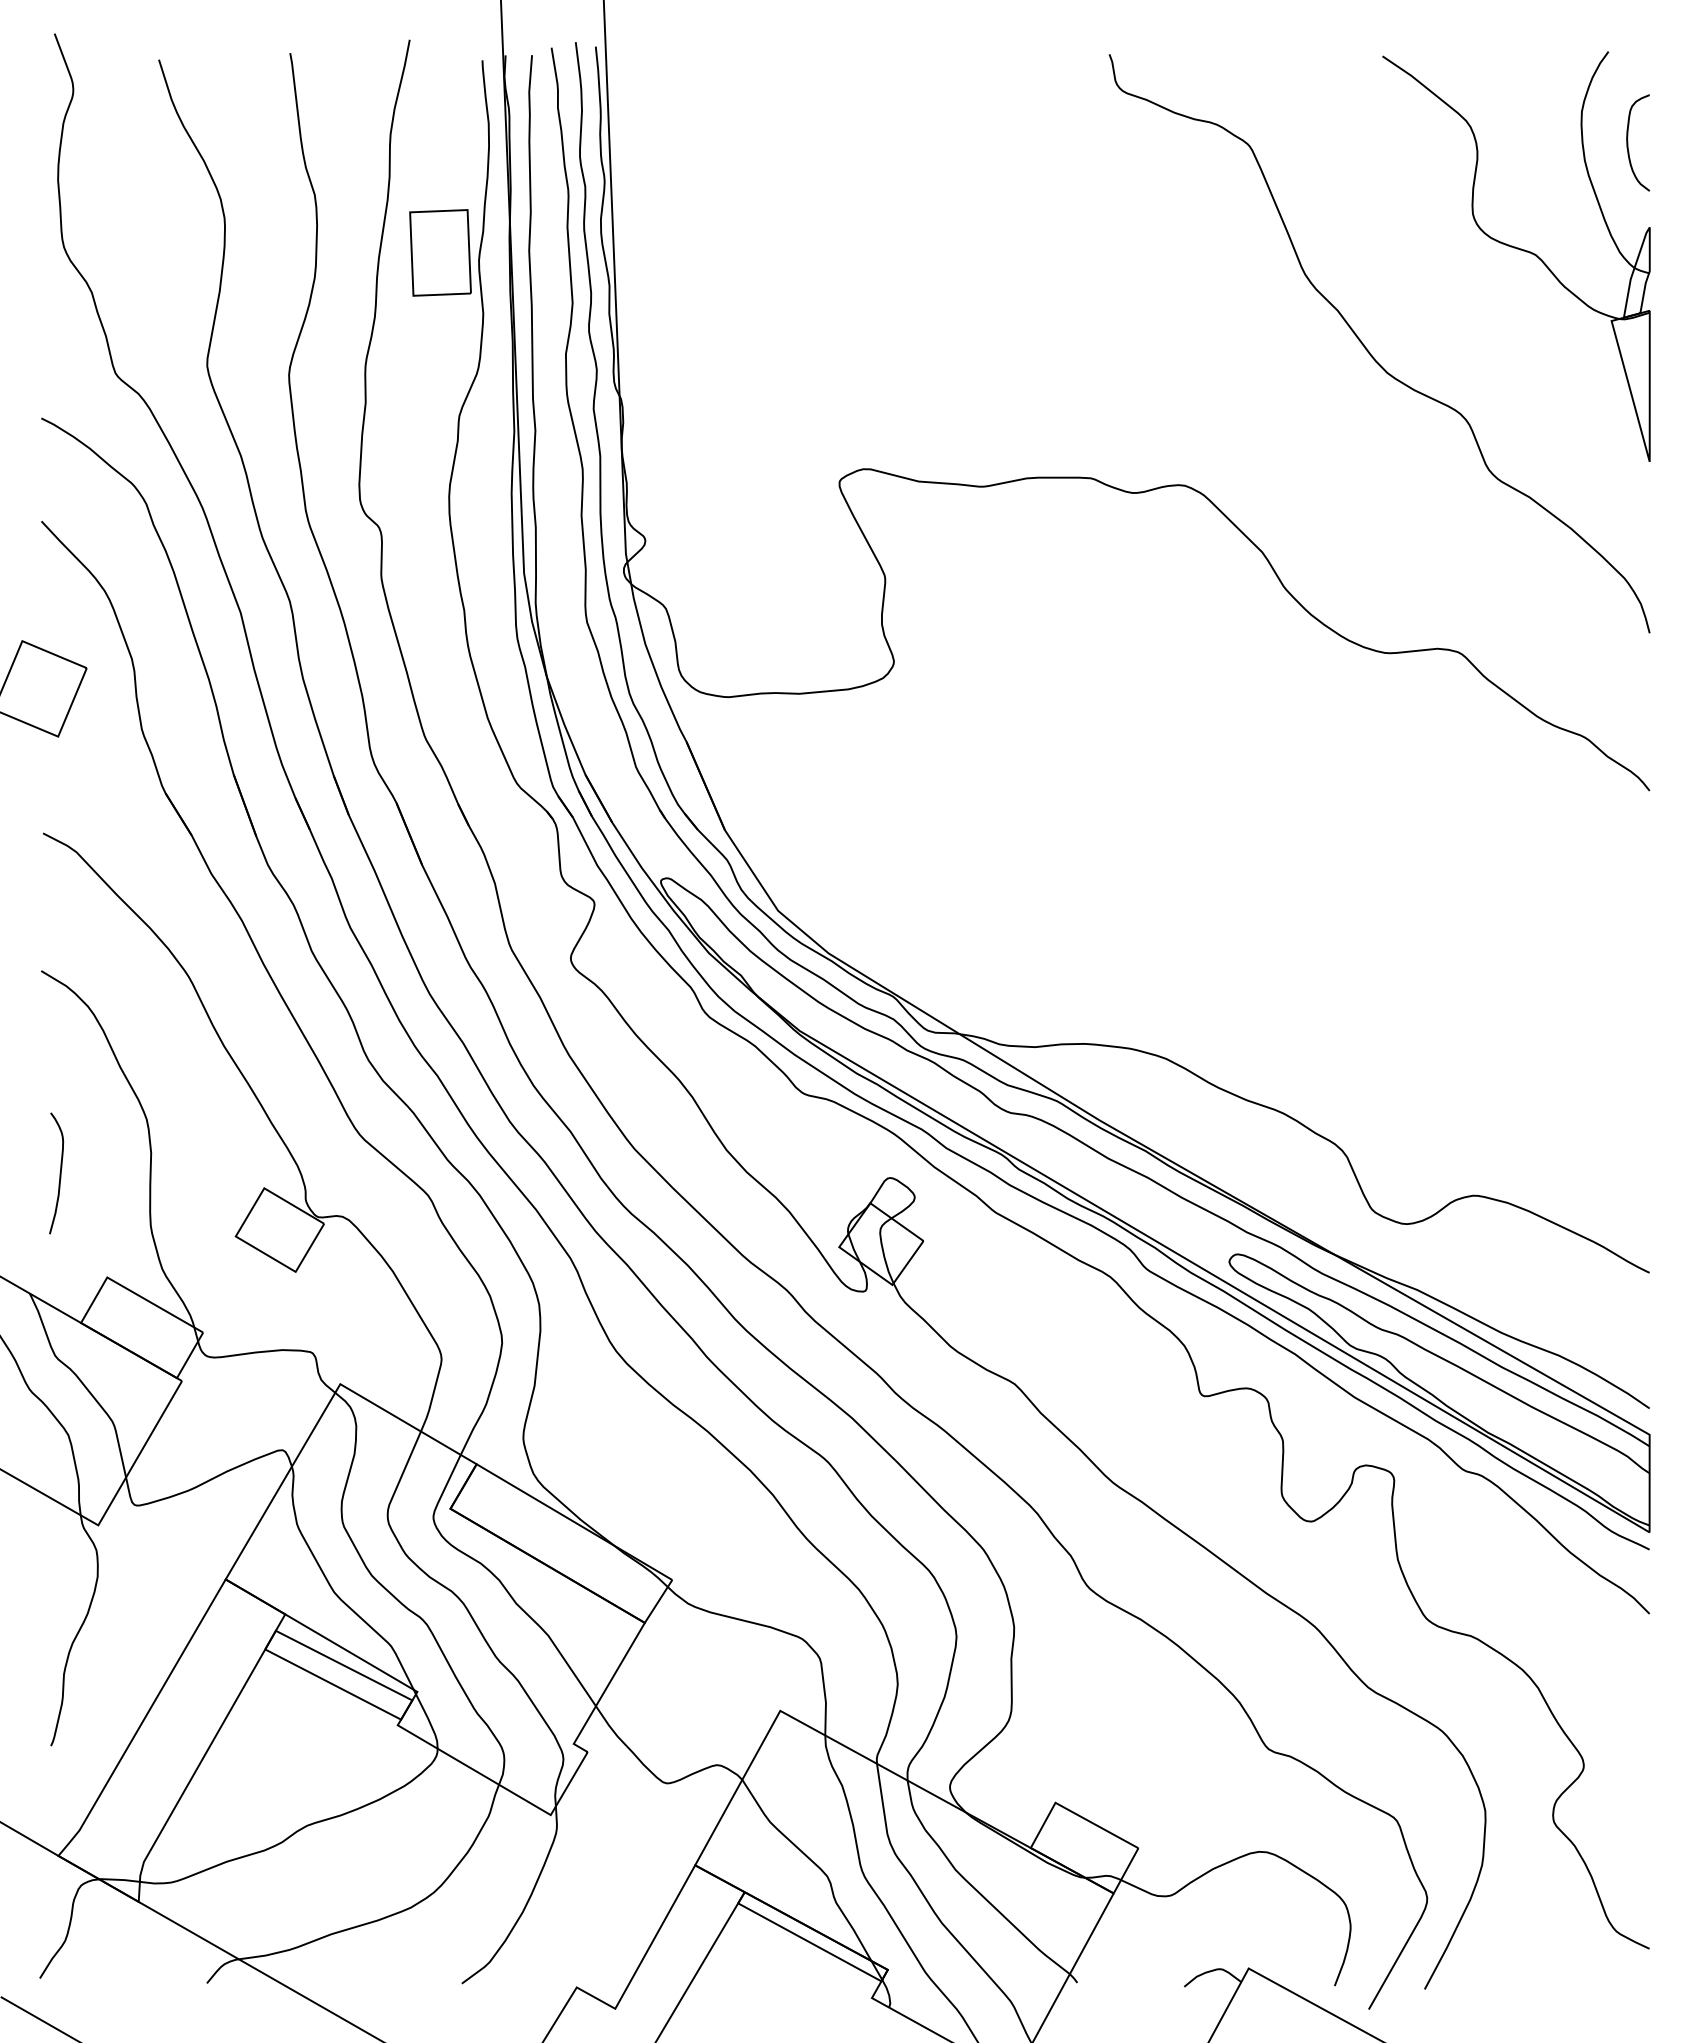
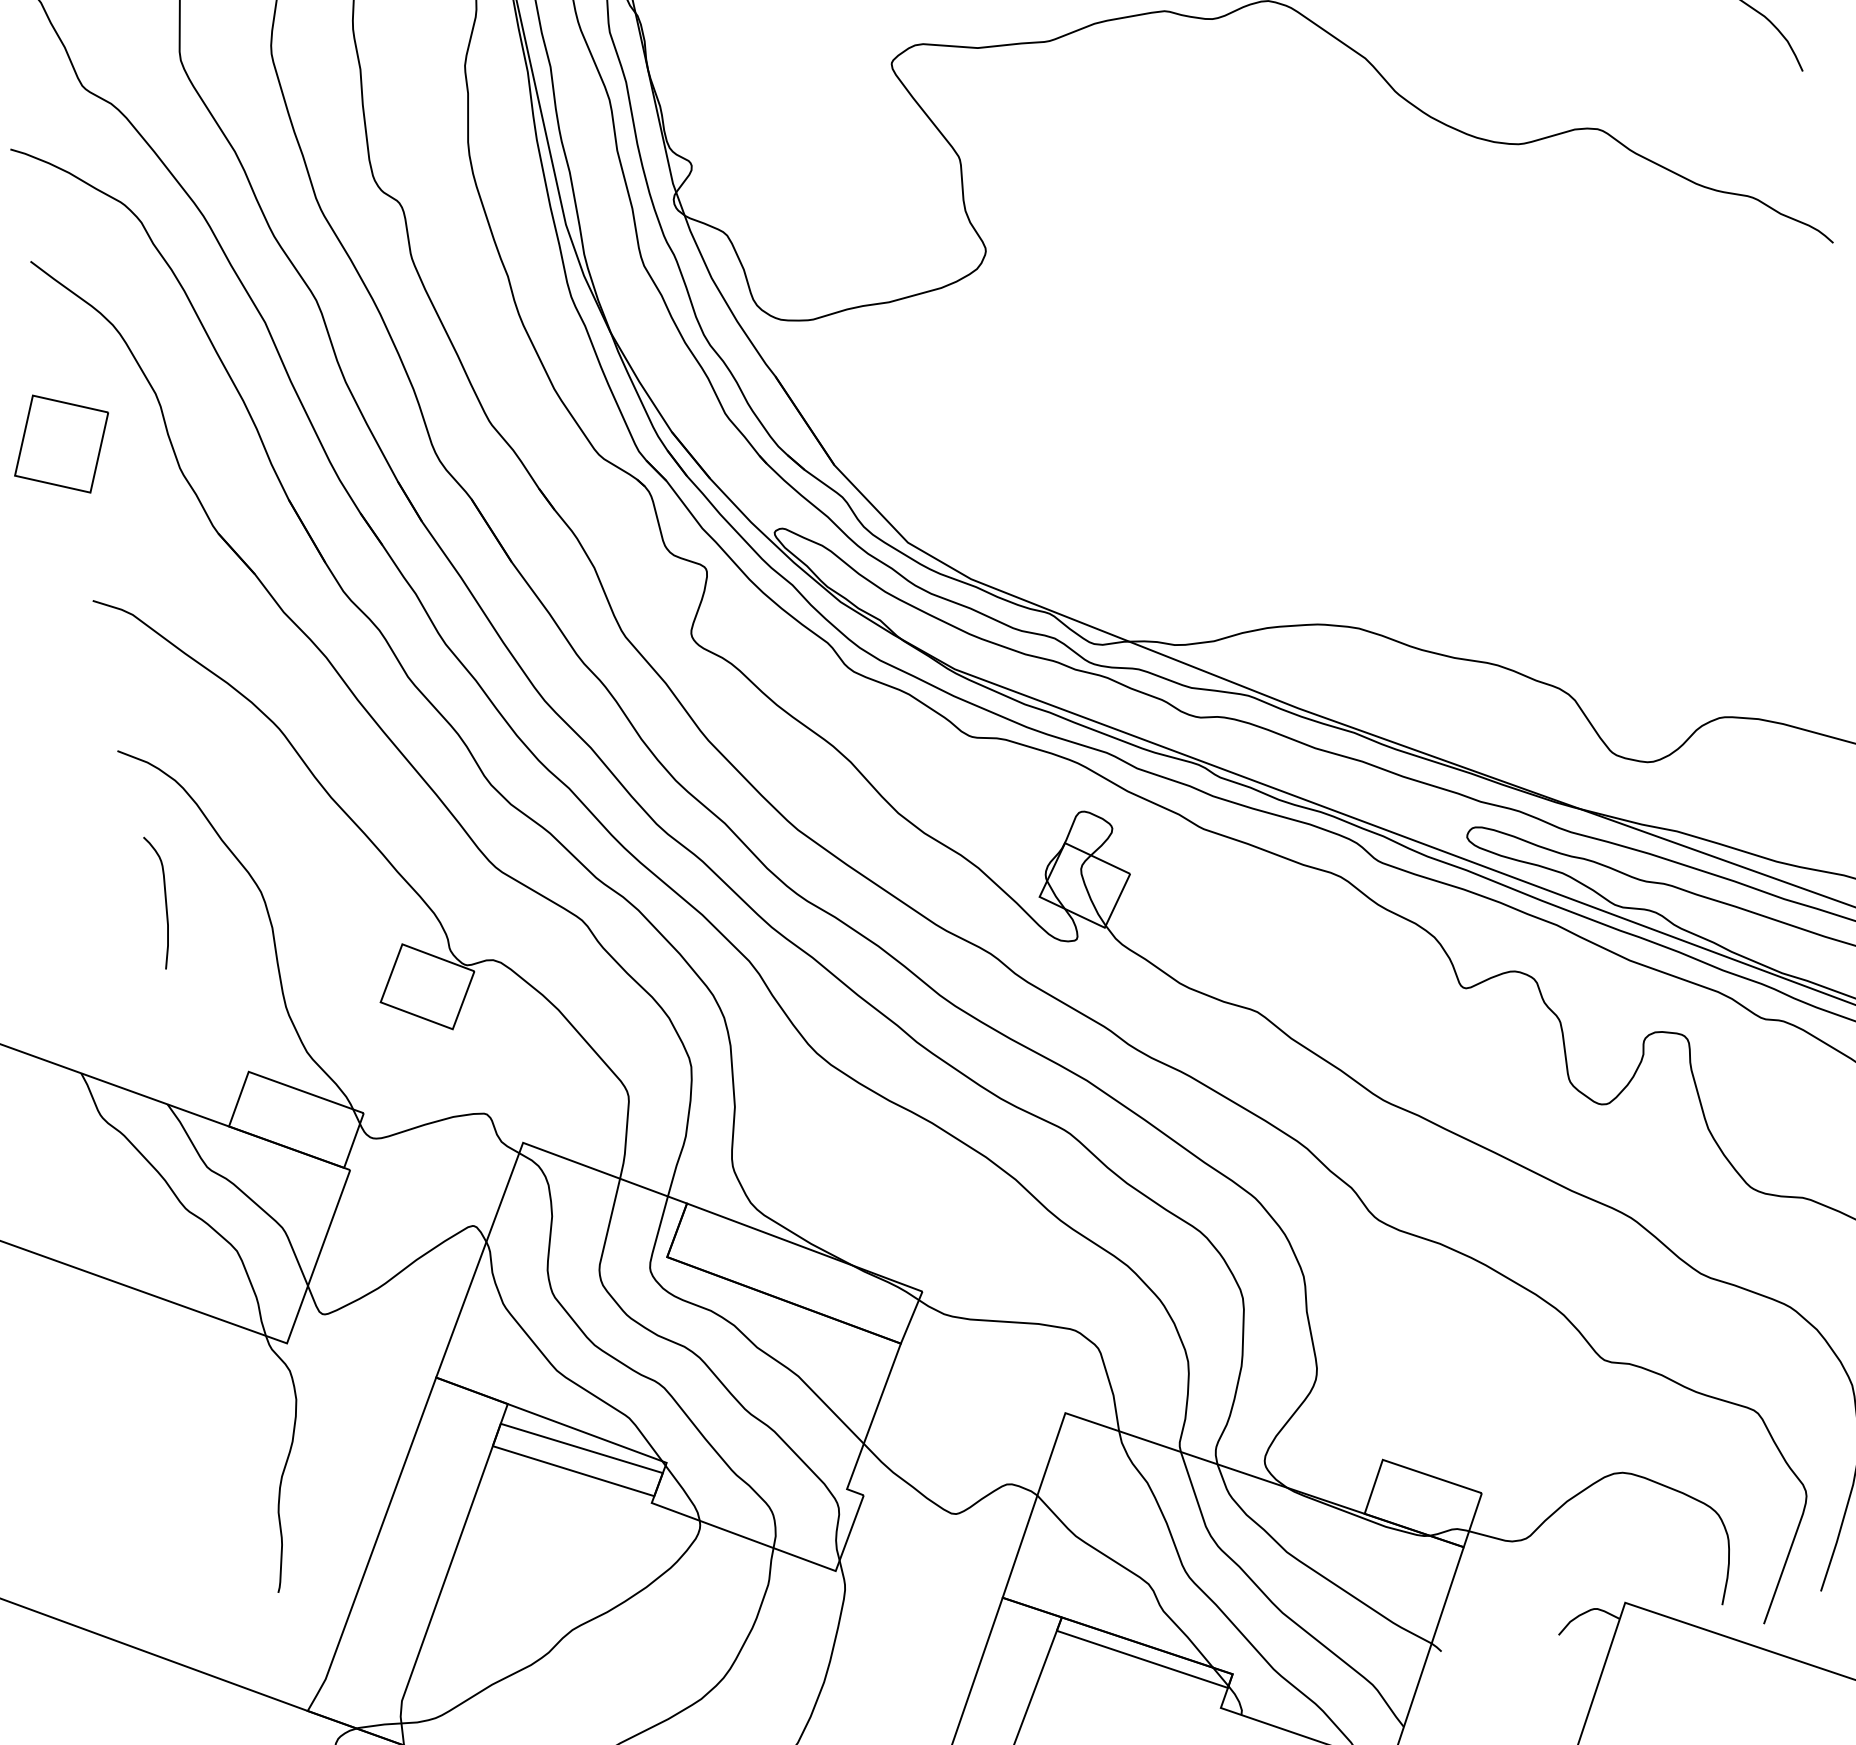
curve: (59, 1173) -> (164, 901), moved

